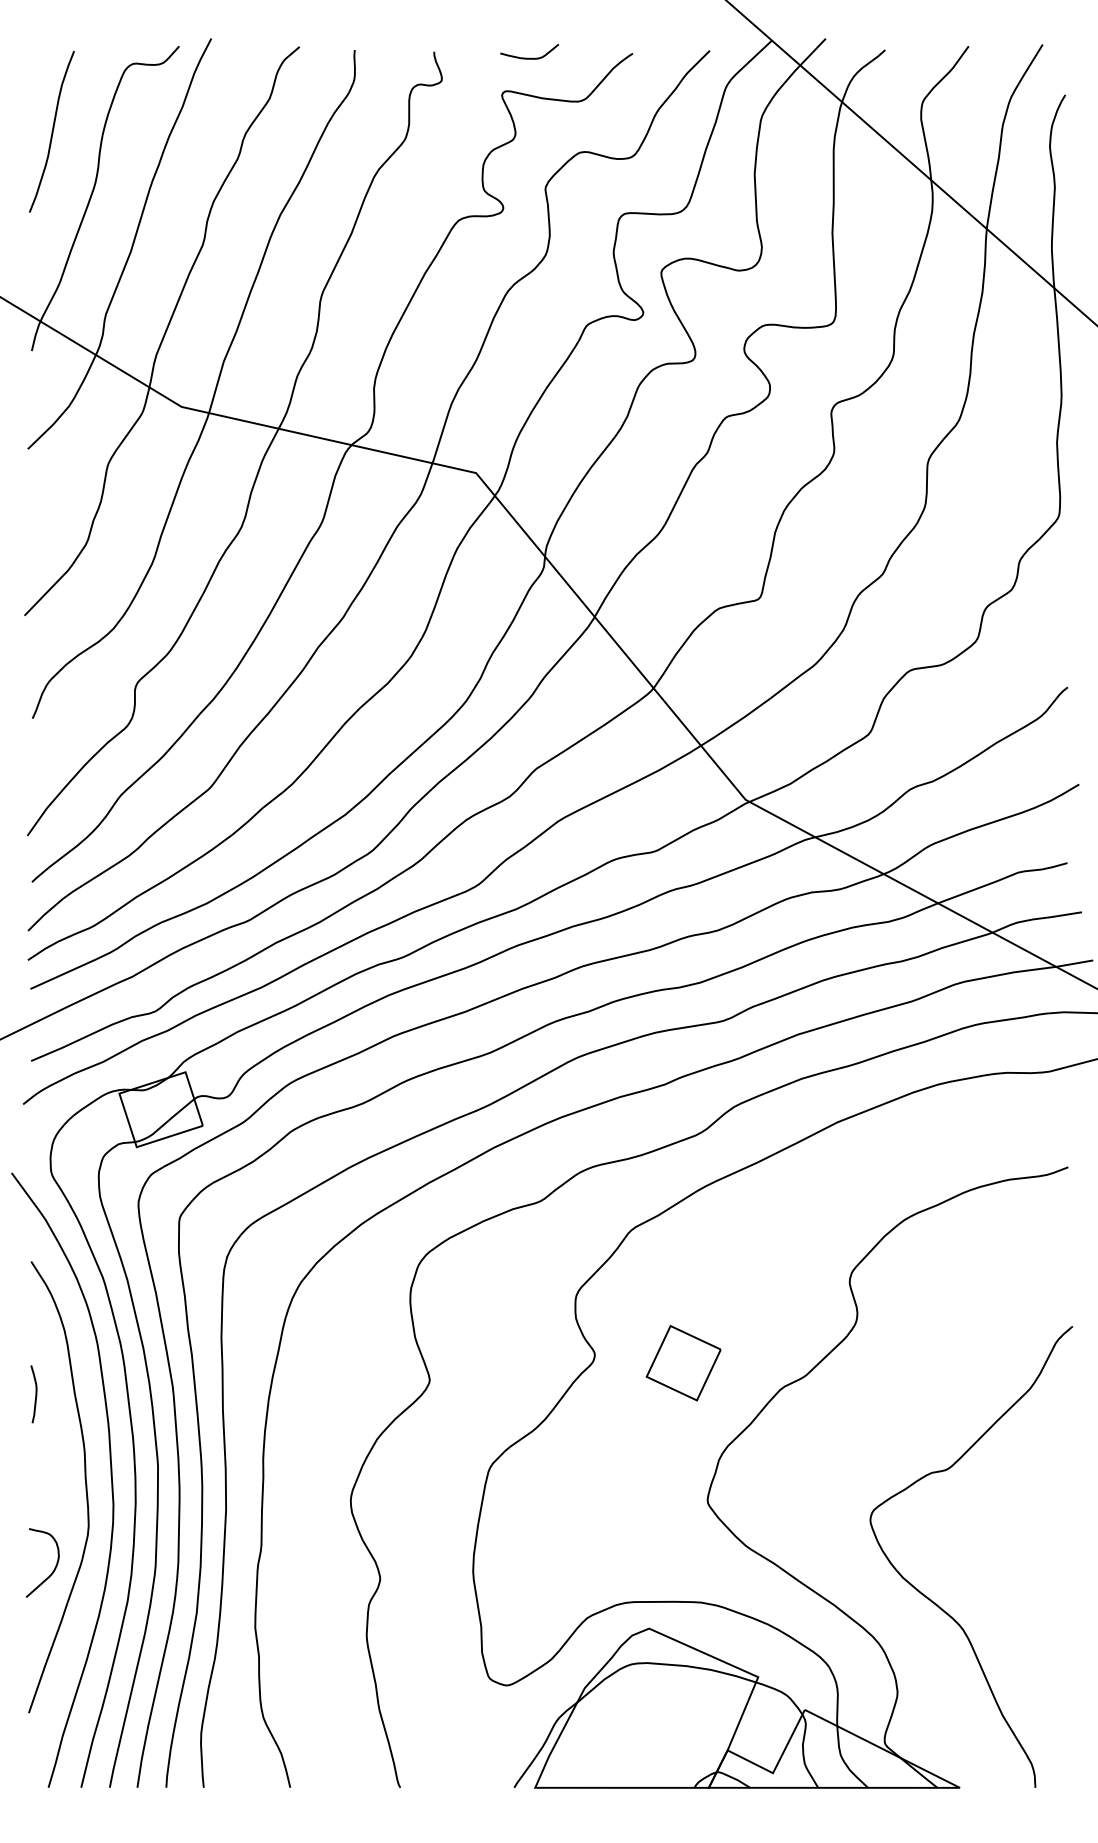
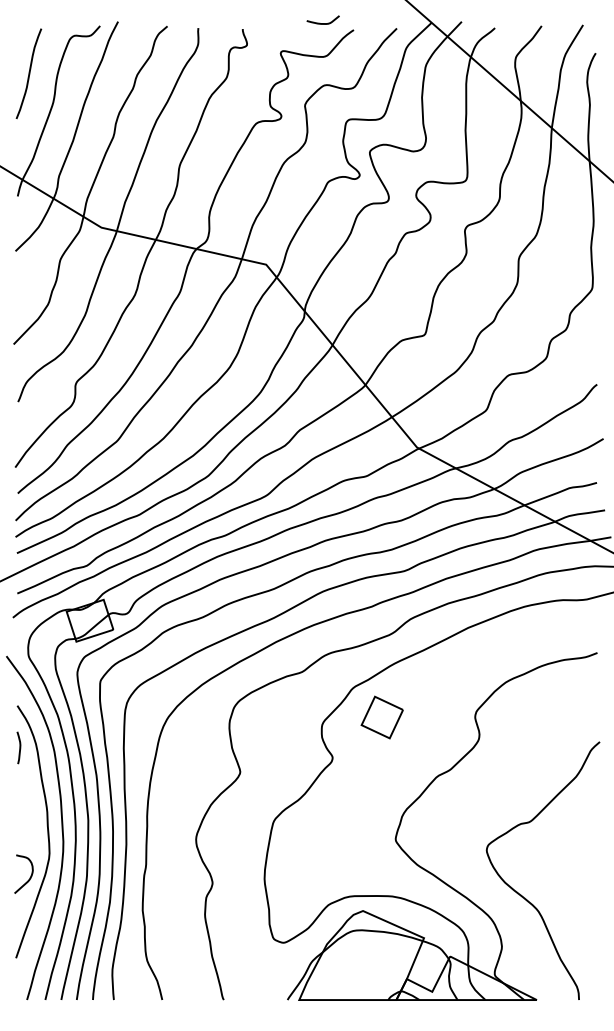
curve: (528, 57) -> (322, 23), moved
part: (682, 1363) -> (381, 717), moved
curve: (34, 1393) -> (19, 747), moved

